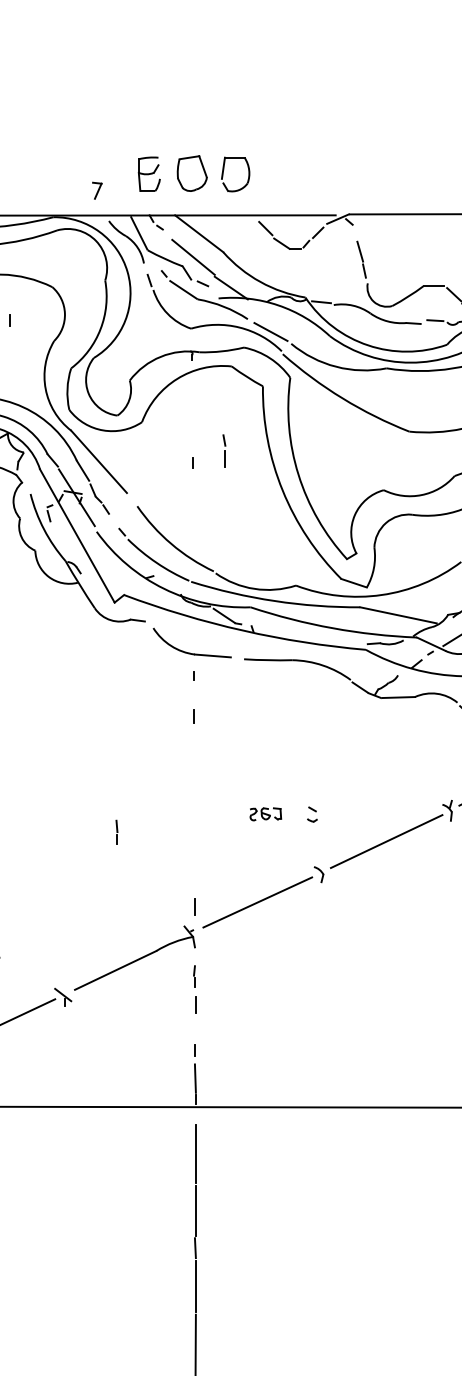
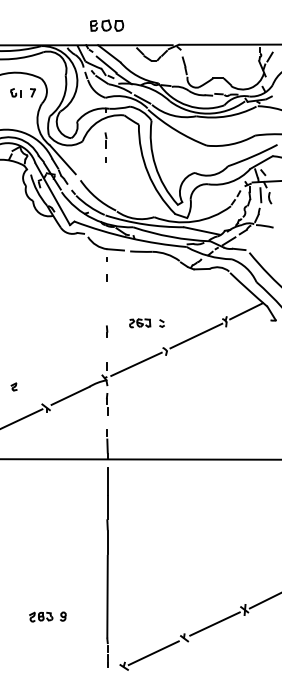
part: (195, 172) -> (107, 25), size x0.62
part: (96, 190) -> (32, 92), moved
part: (223, 450) -> (105, 140), moved
part: (266, 814) -> (140, 323), size x1.43
line: (117, 831) -> (107, 331), moved

